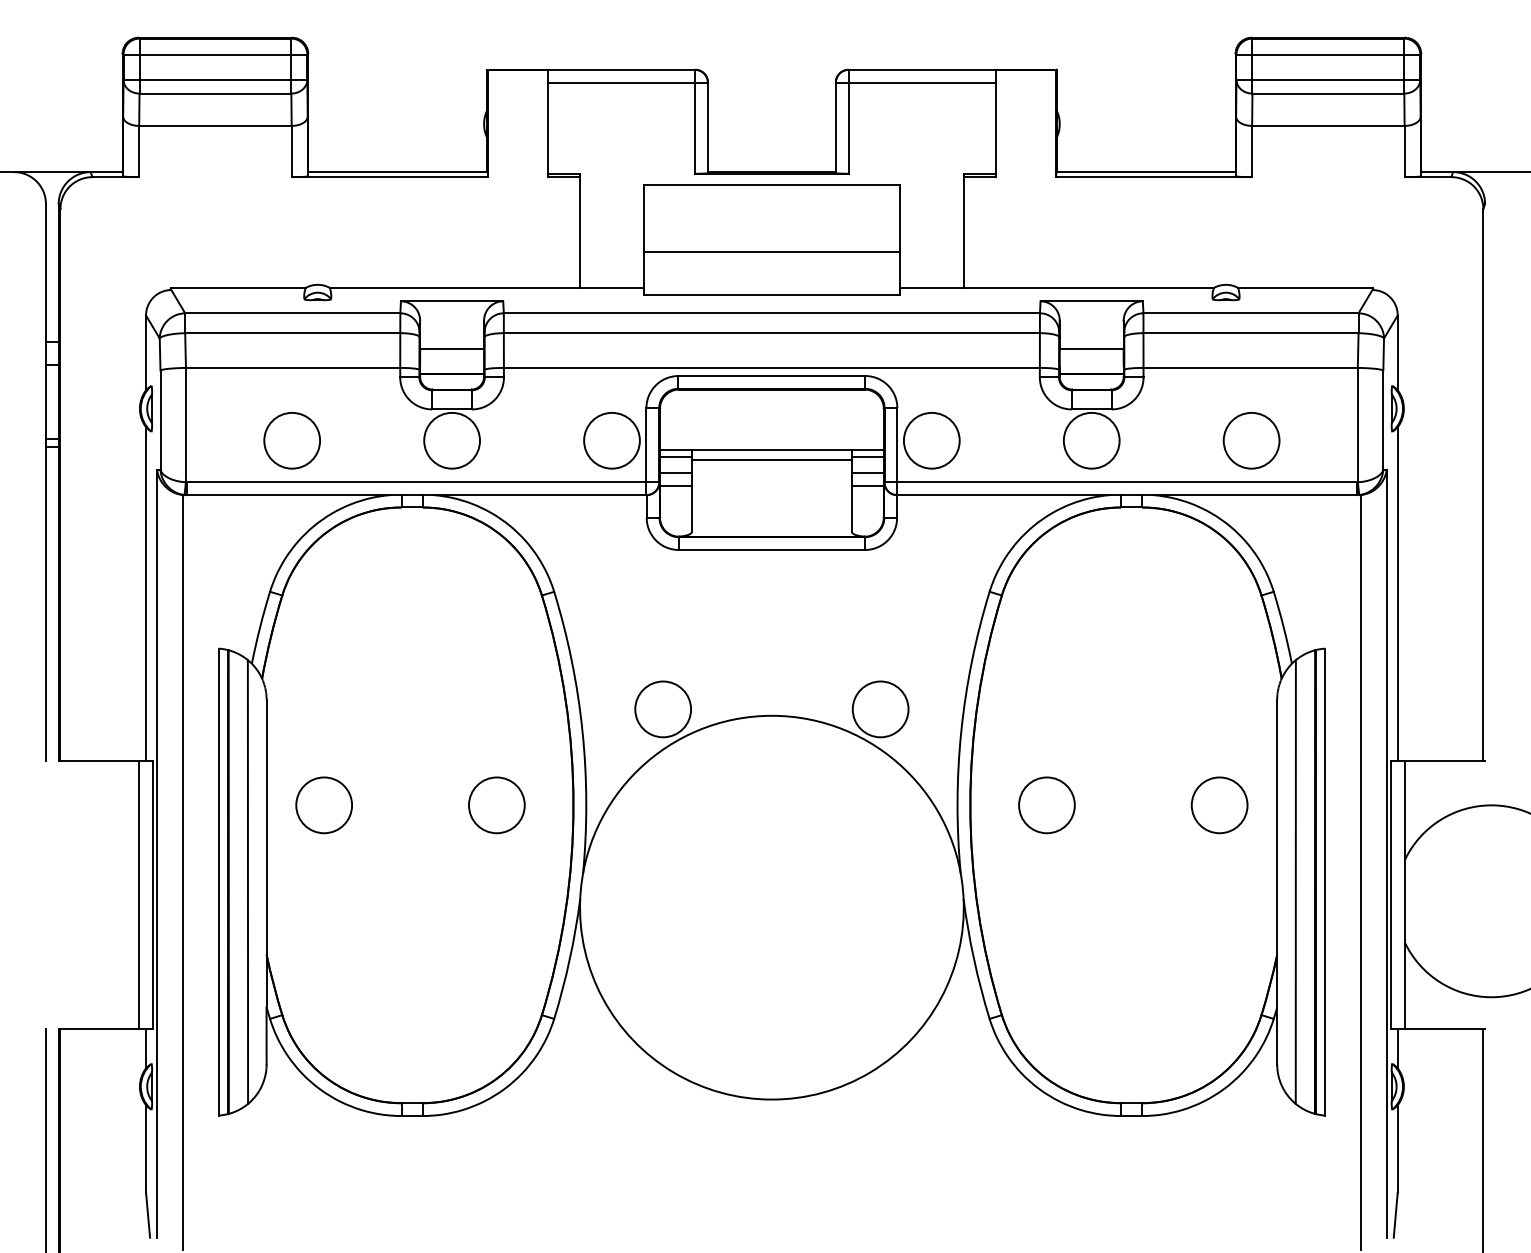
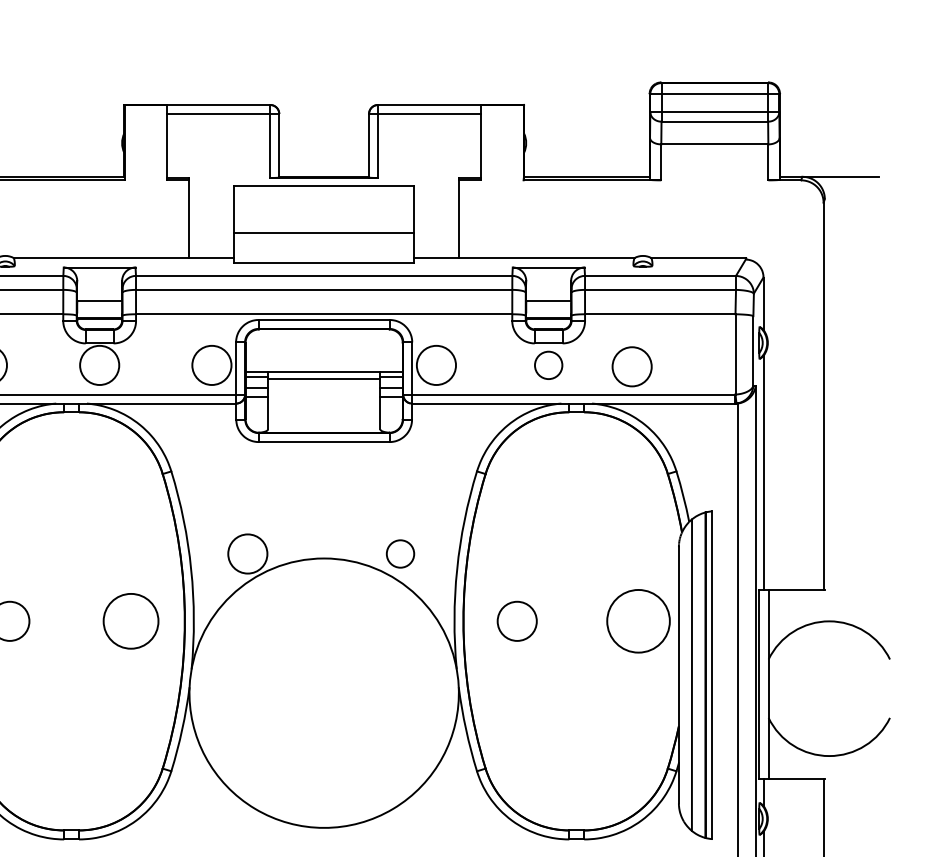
circle: (1091, 440) -> (548, 365), size x0.7
circle: (1251, 440) -> (632, 366), moved
circle: (880, 709) -> (400, 554), size x0.7
circle: (496, 805) -> (130, 621), size x1.4
circle: (1219, 805) -> (638, 621), size x1.6

